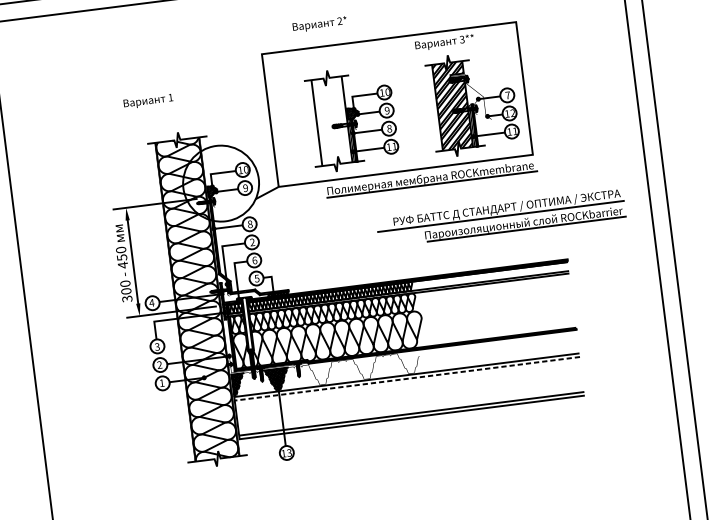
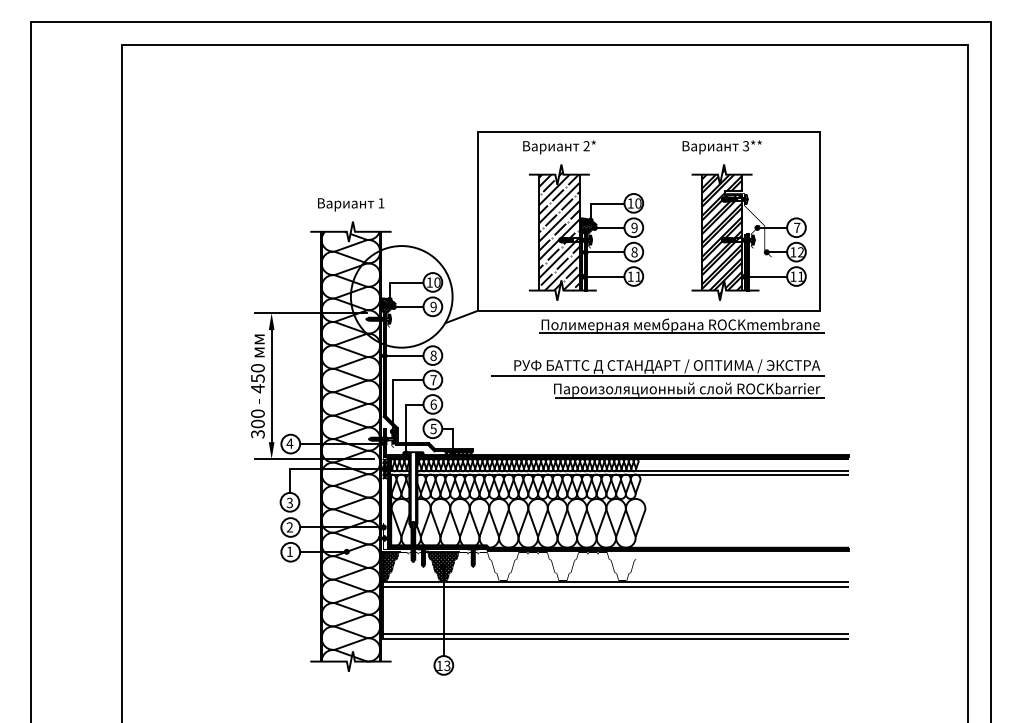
text: (319, 24) -> (559, 147), moved
text: (148, 101) -> (351, 204), moved
hatch: (331, 119) -> (559, 230), added
part: (500, 218) -> (657, 378), moved
text: (252, 242) -> (433, 380), 2 -> 7
line: (407, 379) -> (616, 587), dashed -> solid

